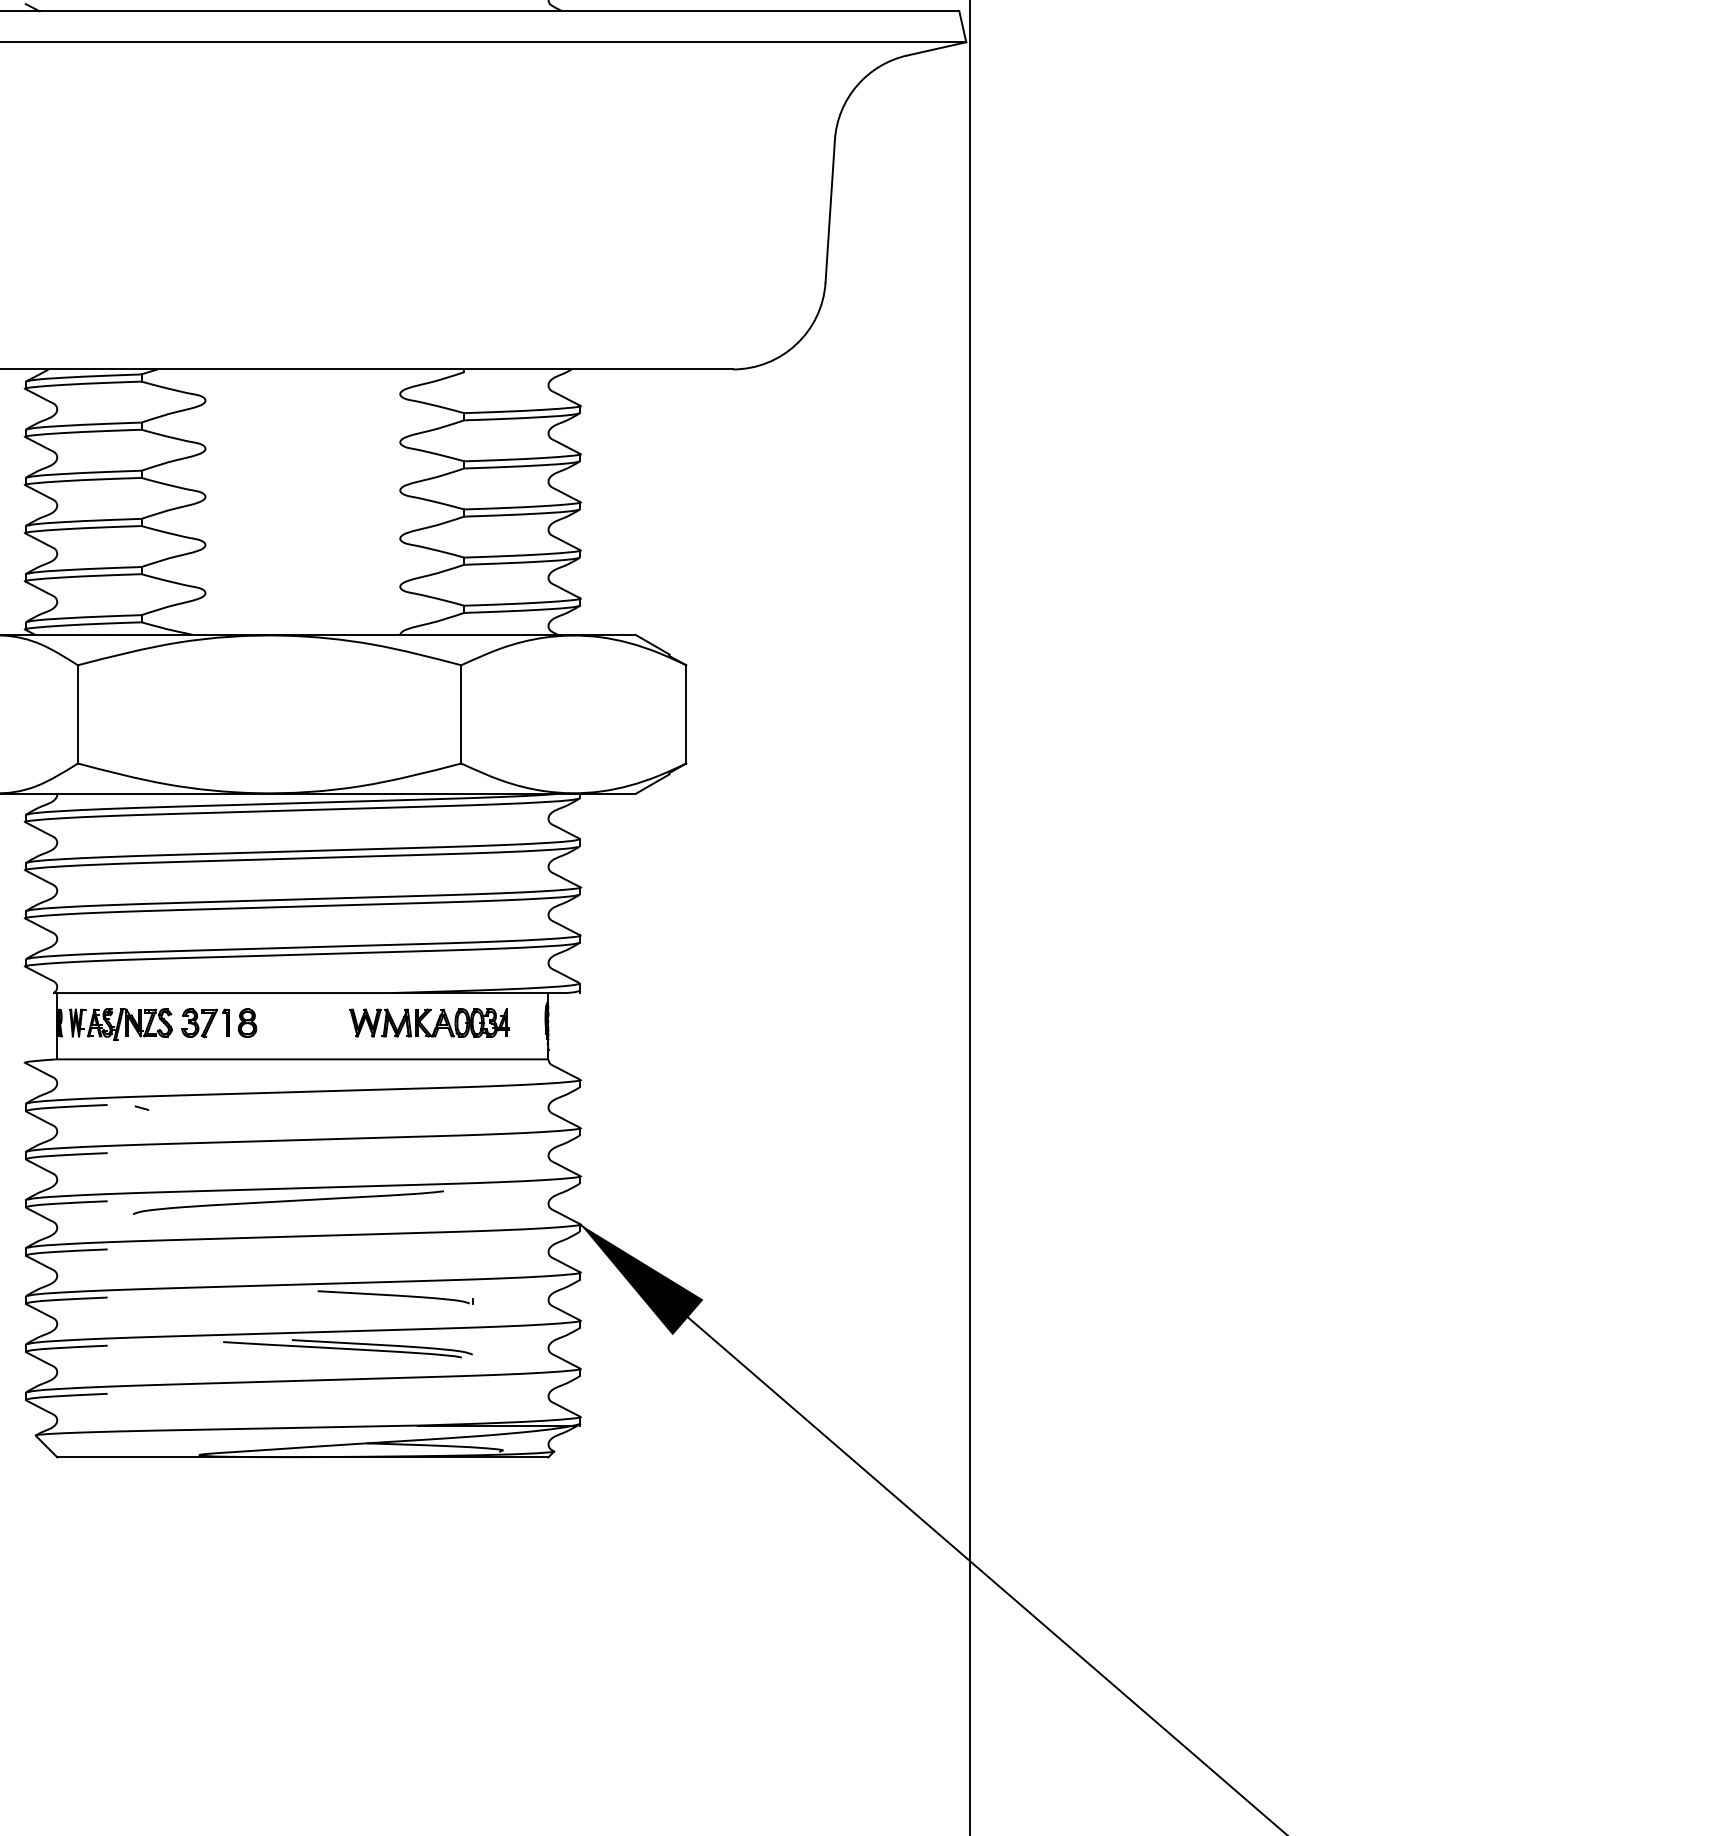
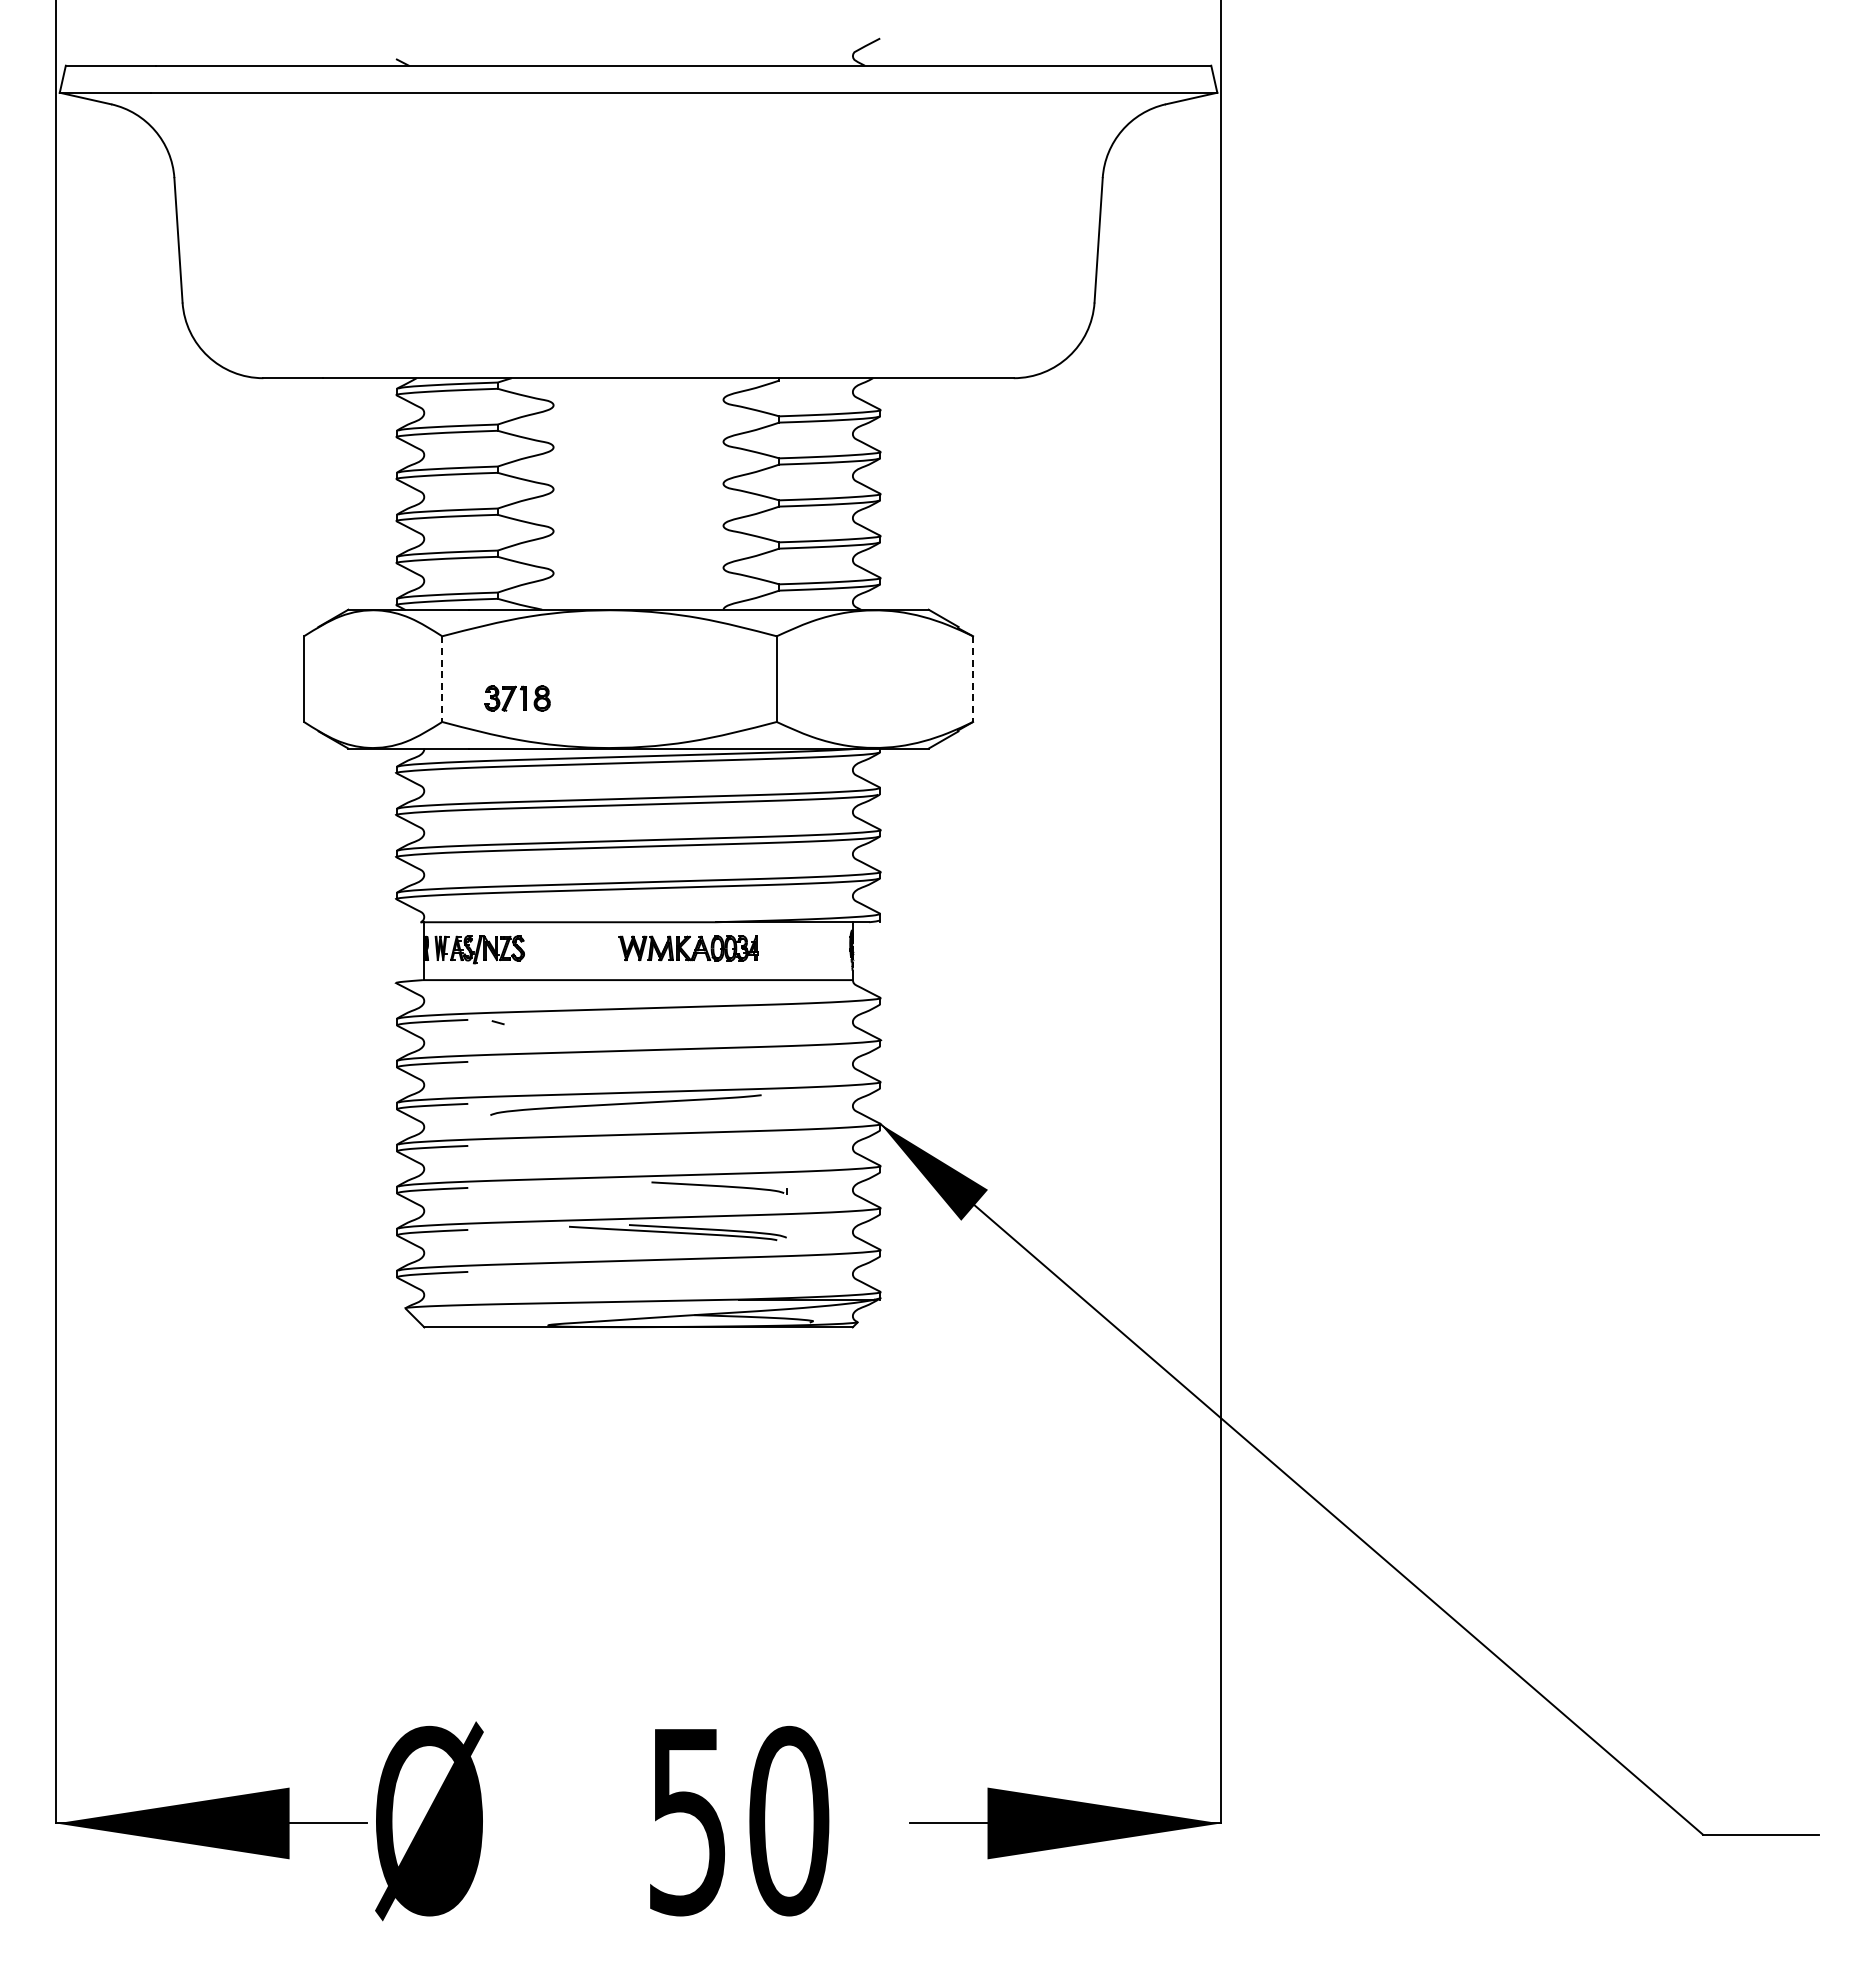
line: (78, 714) -> (442, 679), solid -> dashed
line: (686, 714) -> (973, 679), solid -> dashed
part: (219, 1023) -> (517, 698), moved
part: (428, 1023) -> (688, 948), moved

